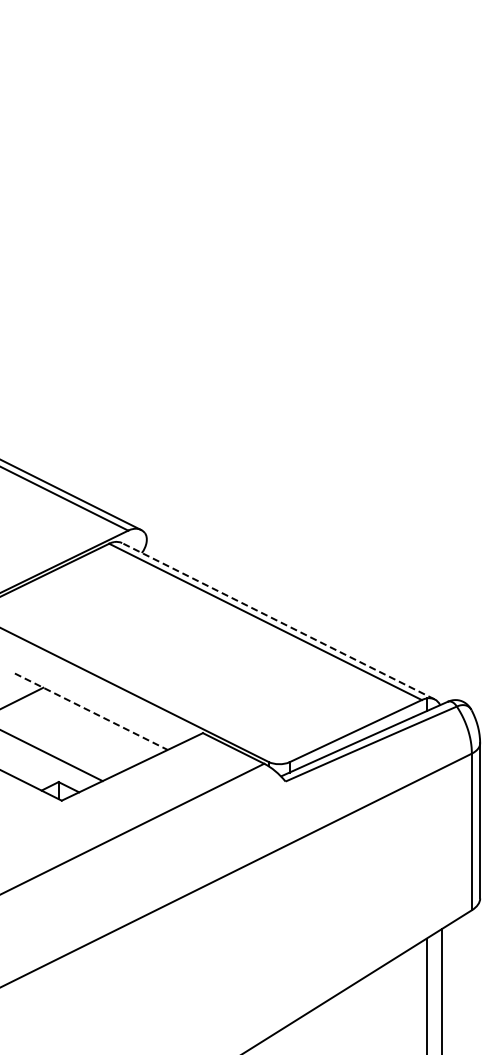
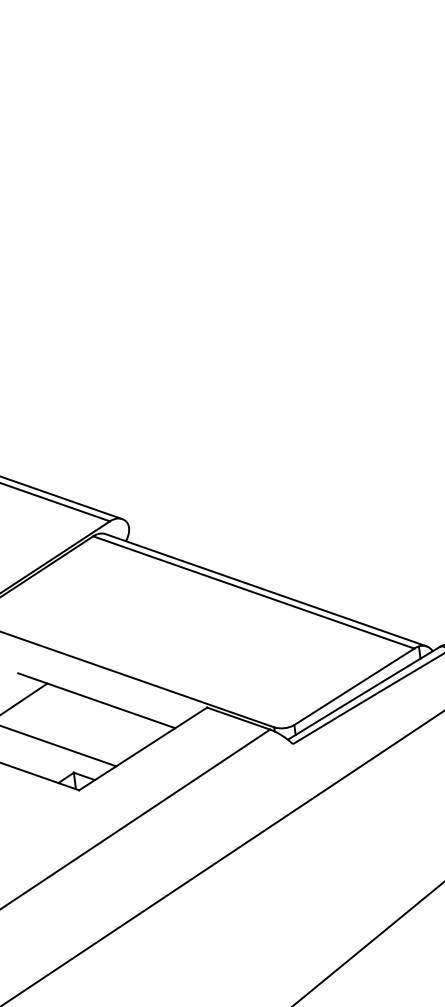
line: (278, 621) -> (266, 590), dashed -> solid
line: (91, 711) -> (96, 700), dashed -> solid

